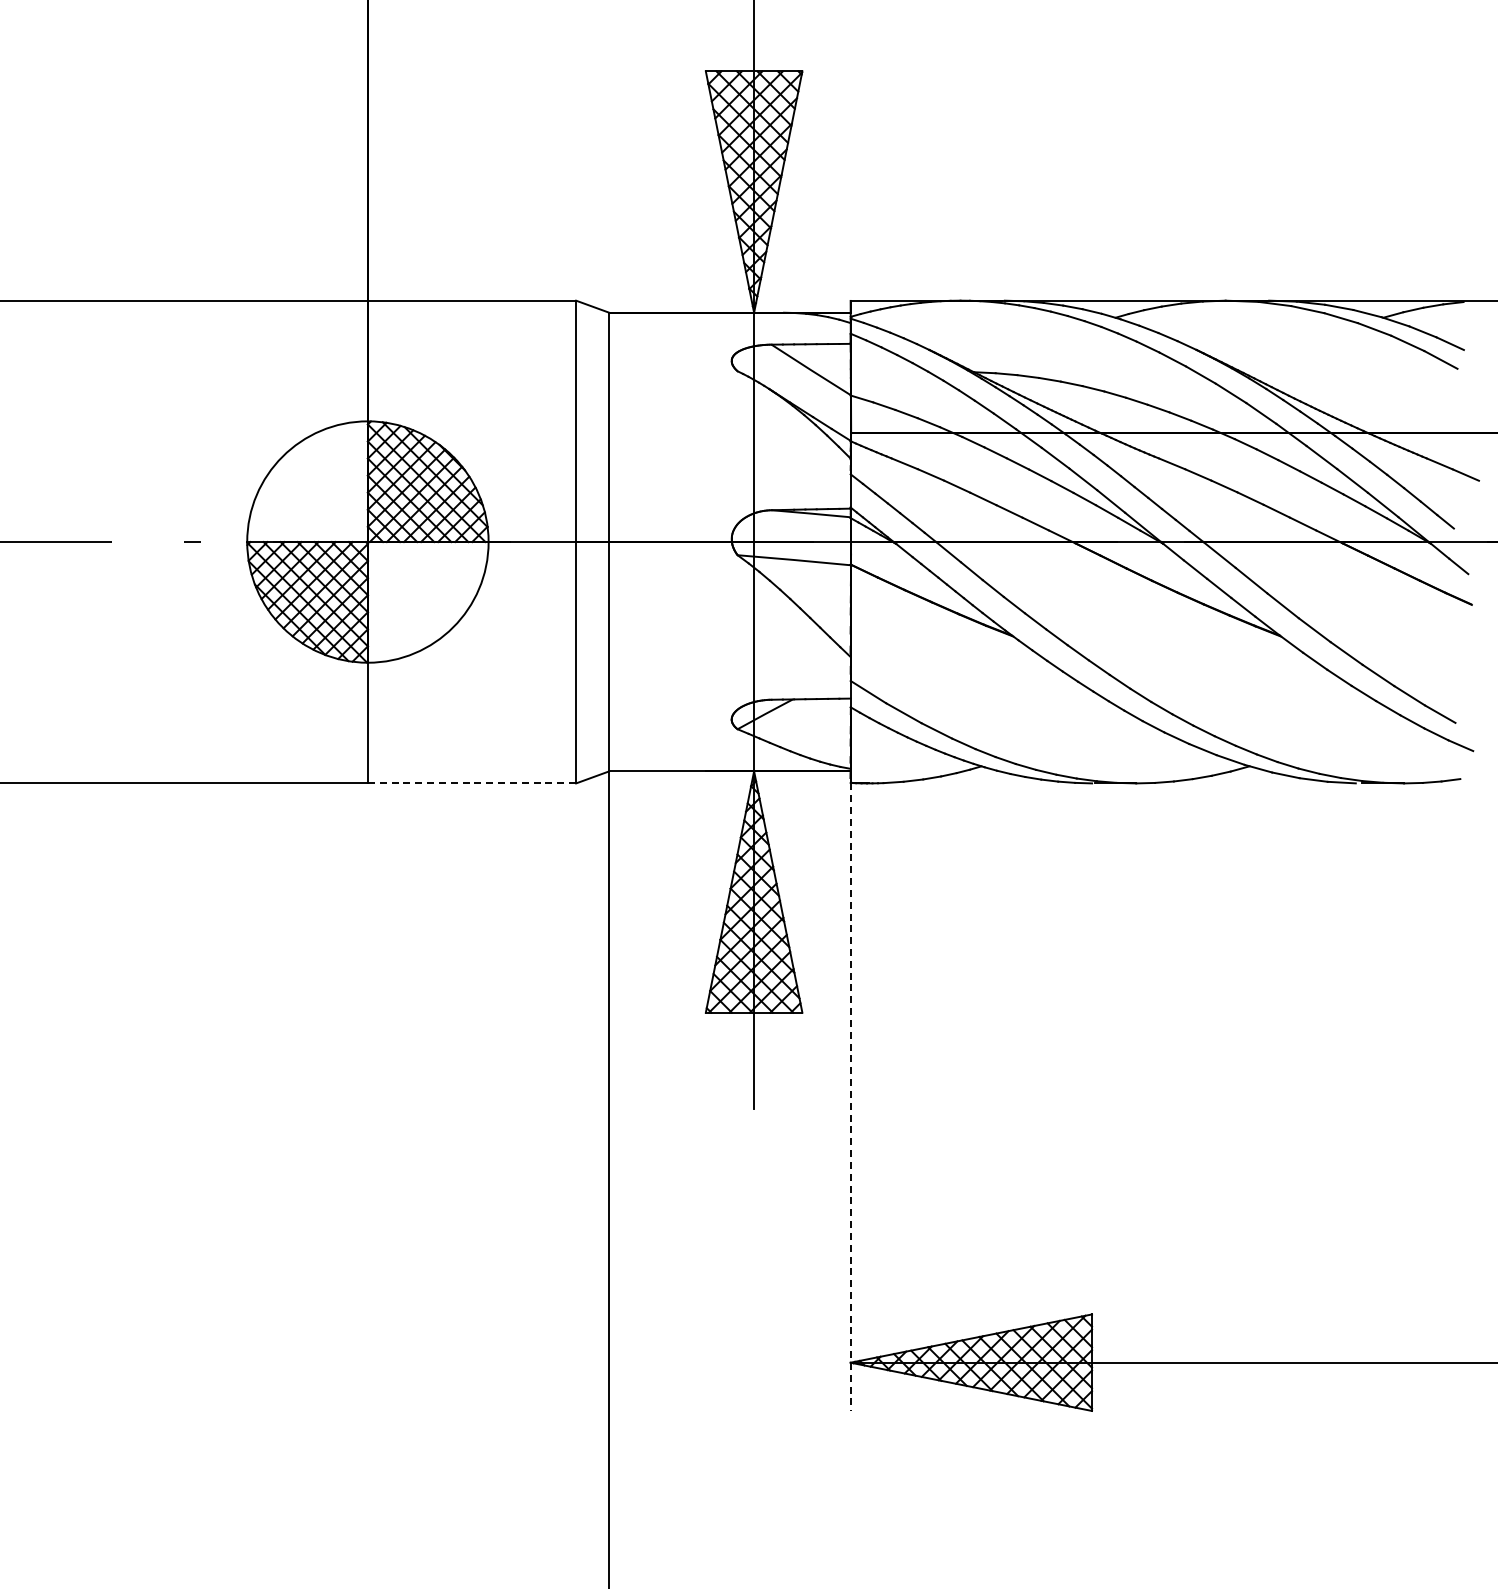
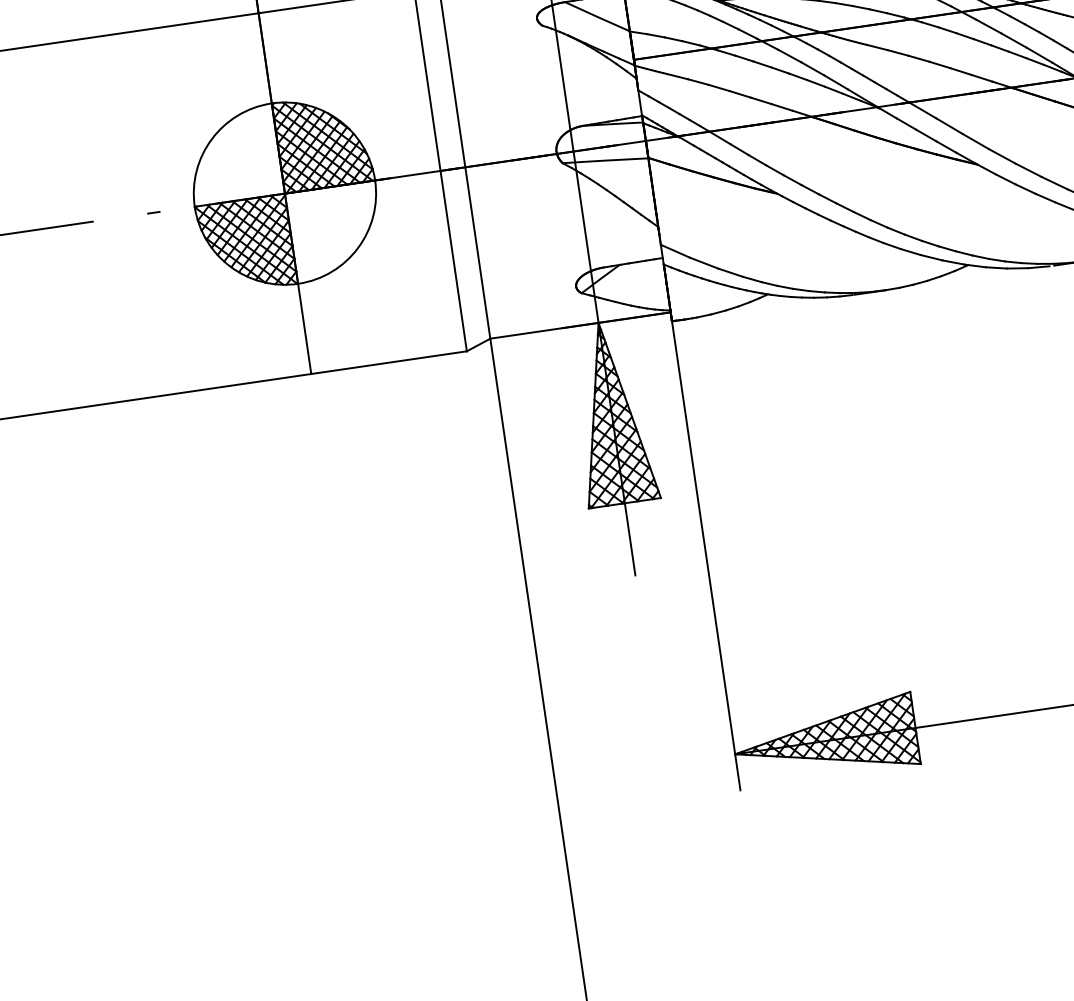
line: (472, 783) -> (389, 362), dashed -> solid
line: (850, 1097) -> (706, 556), dashed -> solid

